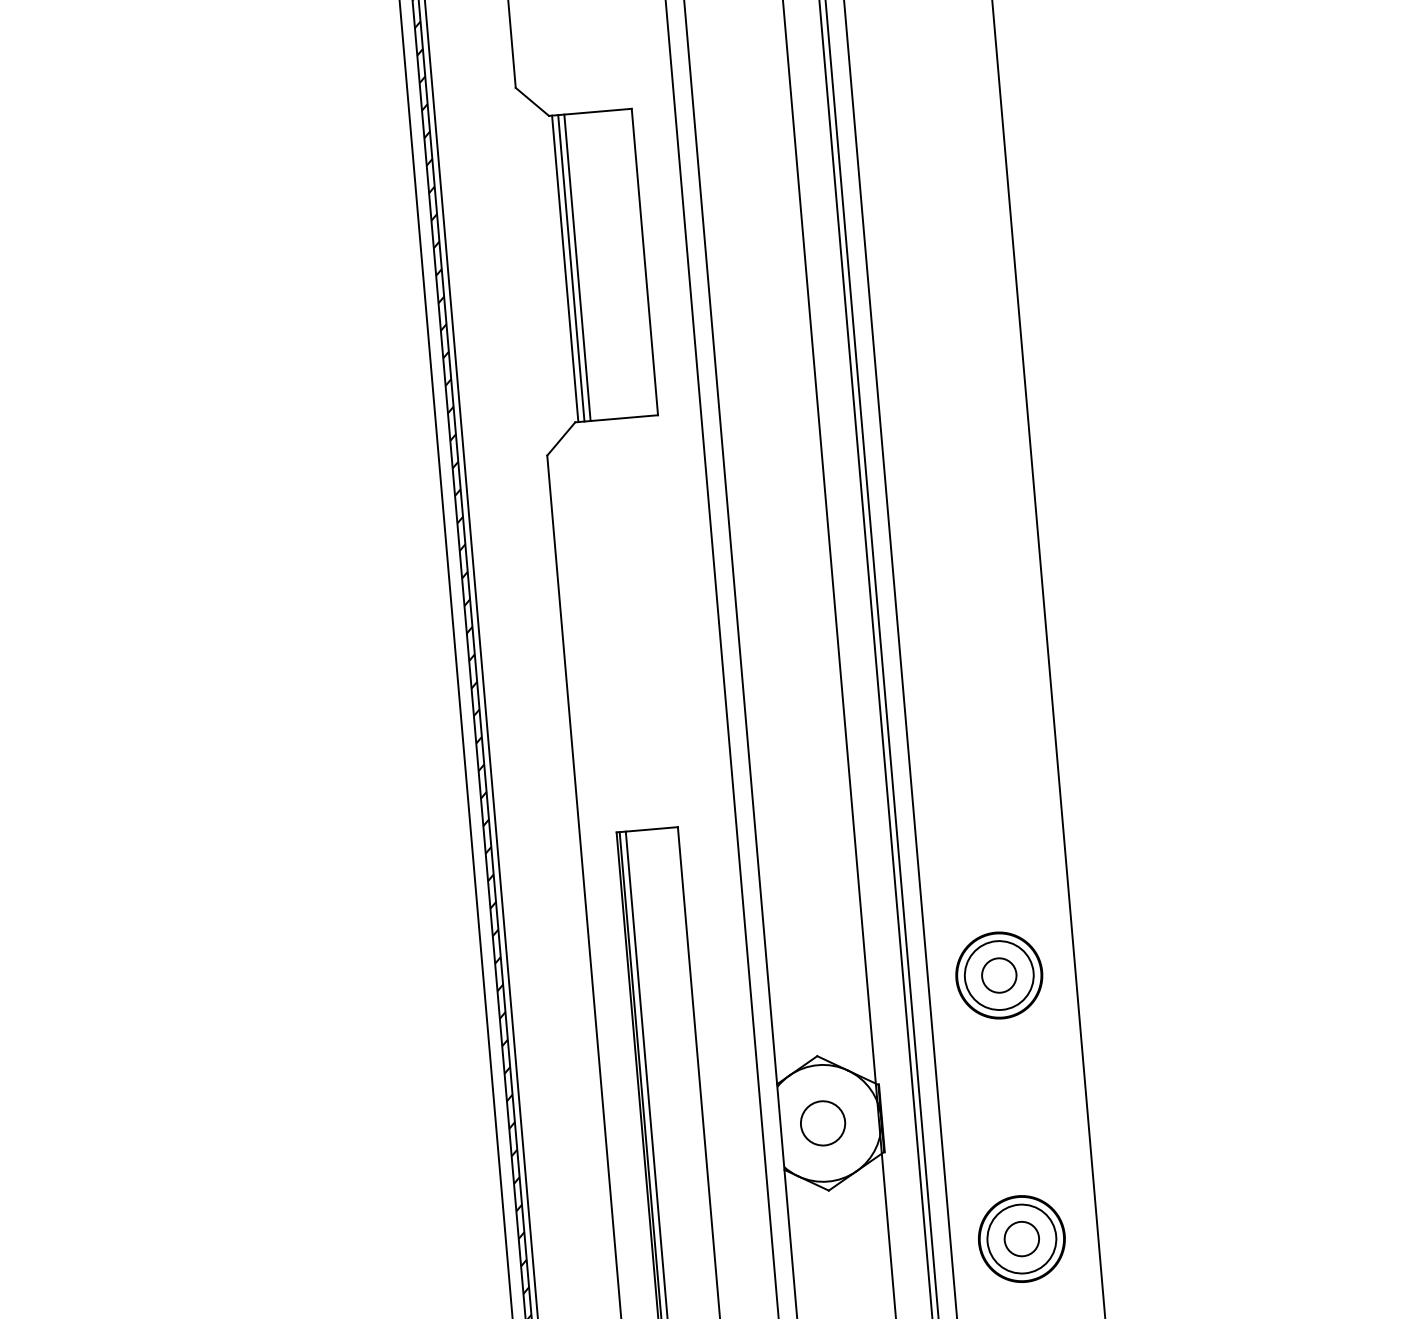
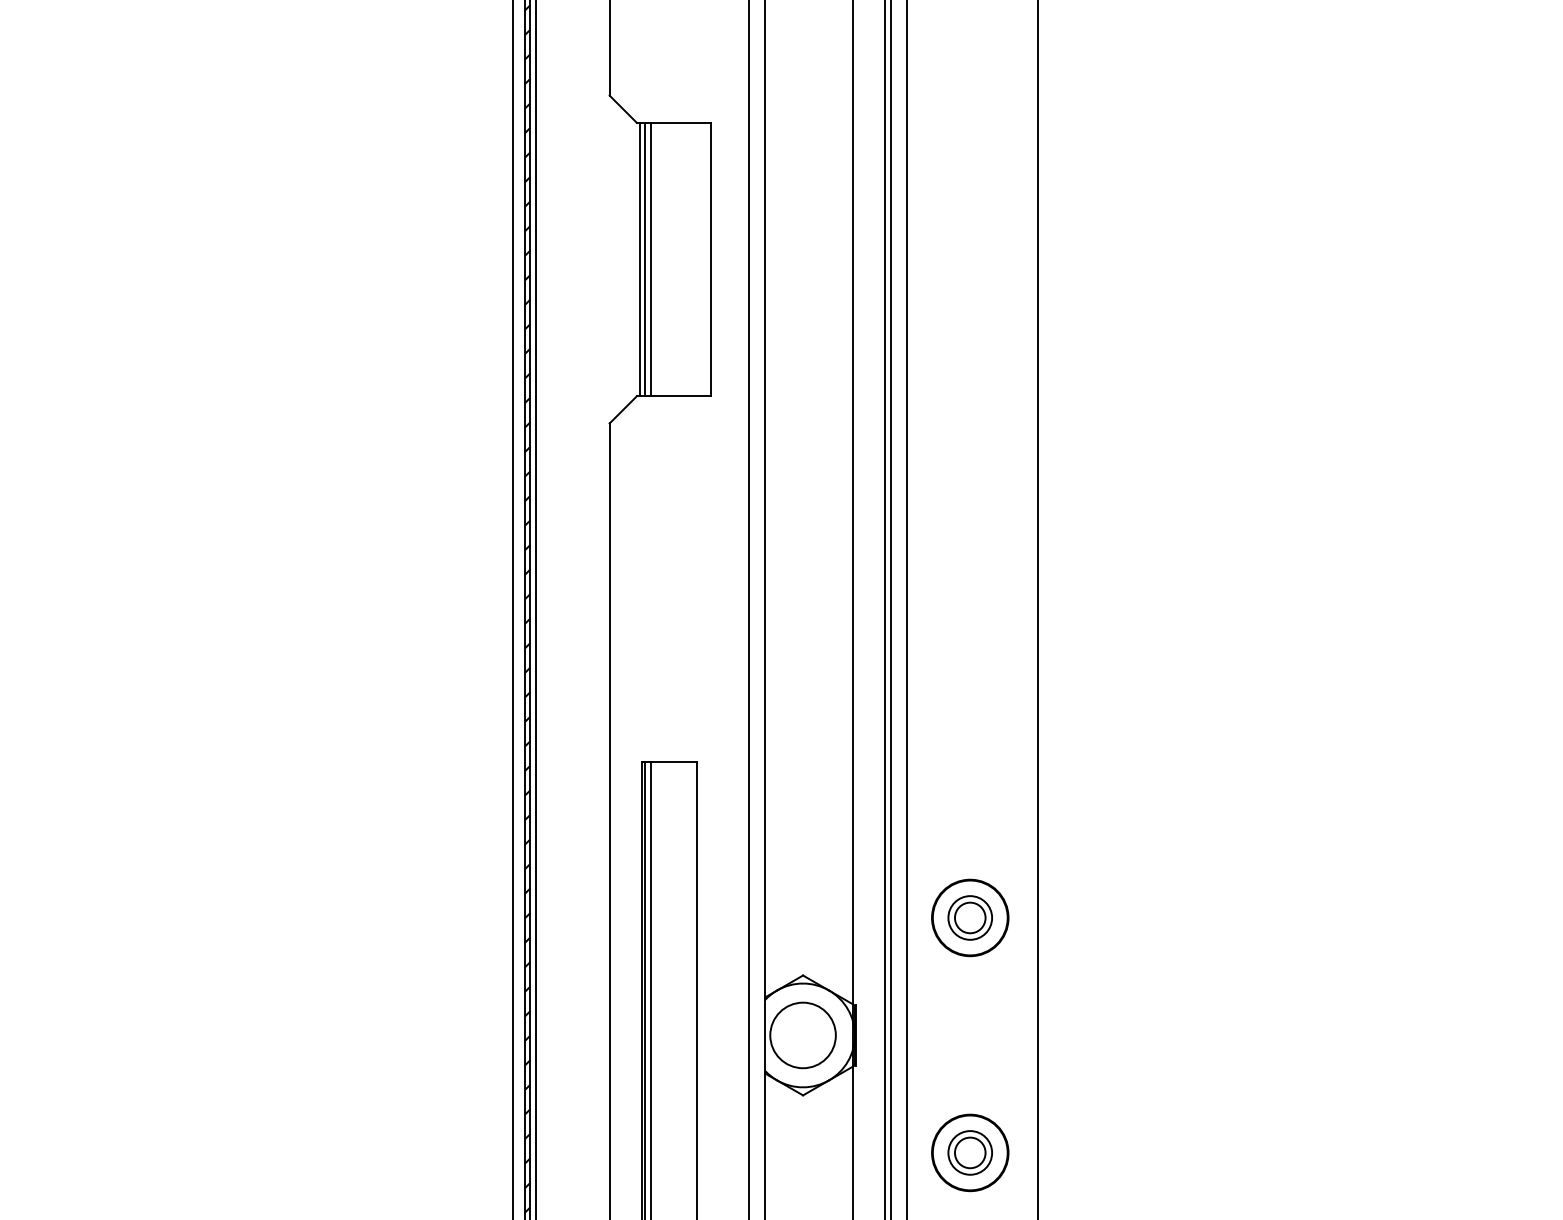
circle: (999, 974) -> (970, 917), size x0.71
circle: (822, 1123) -> (802, 1035), size x1.67
circle: (1022, 1238) -> (970, 1152), size x0.71

